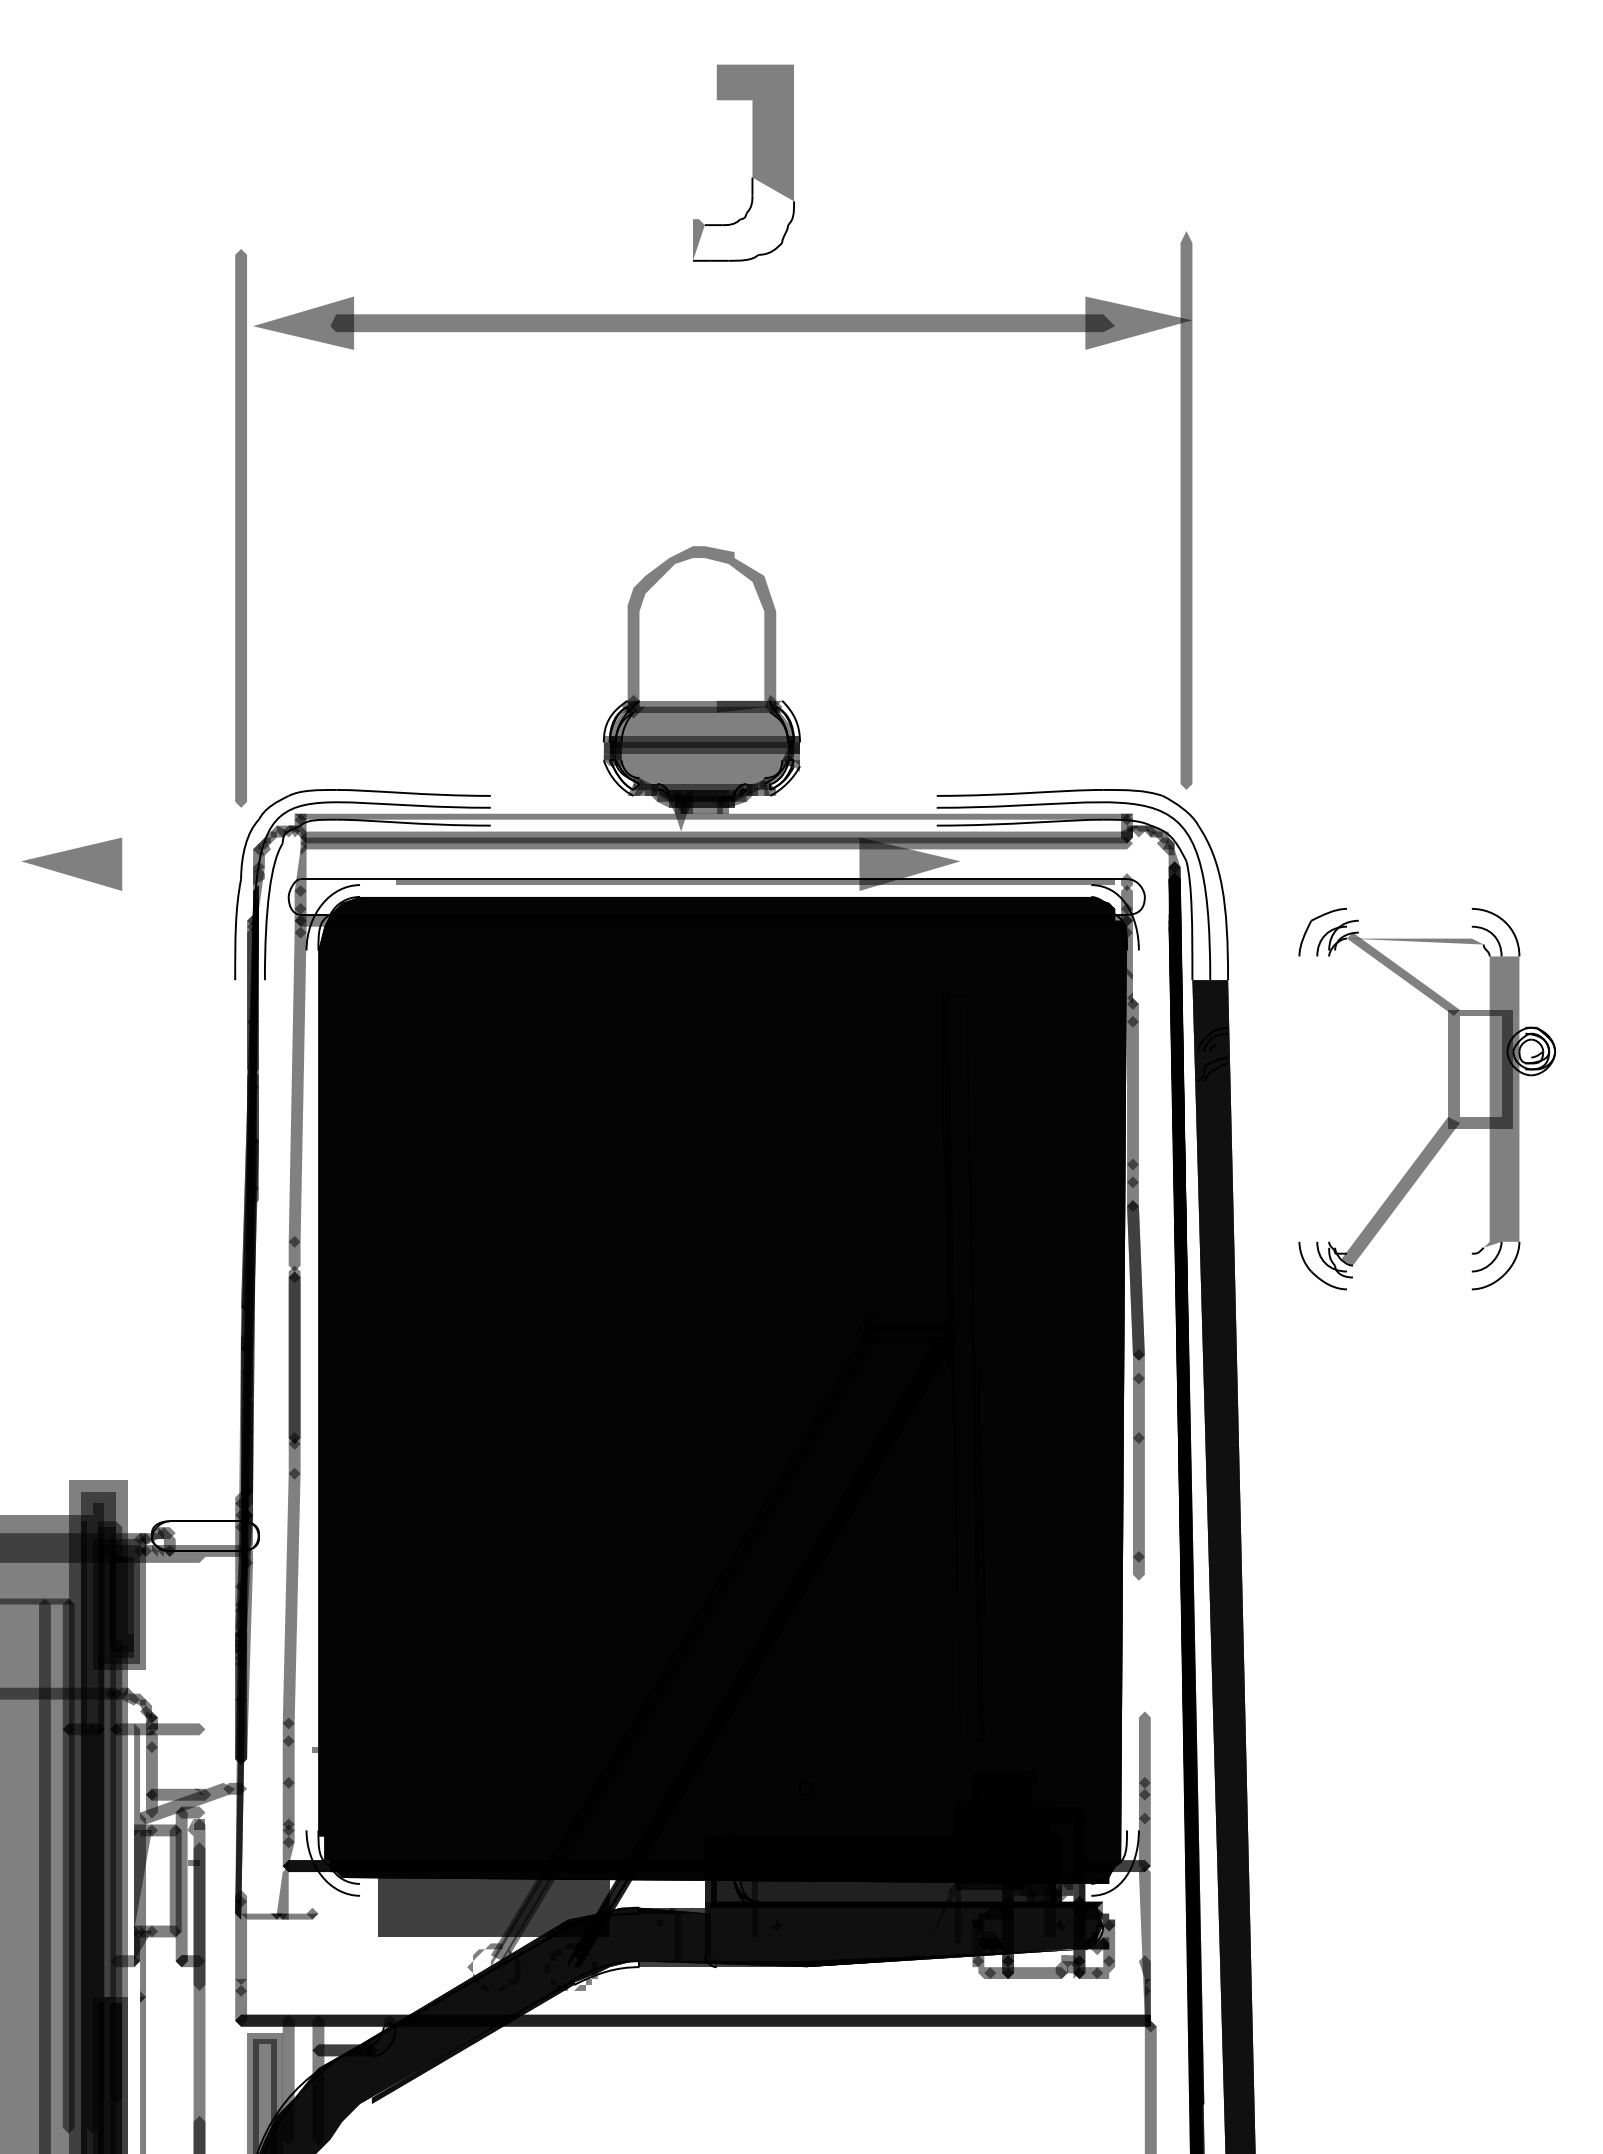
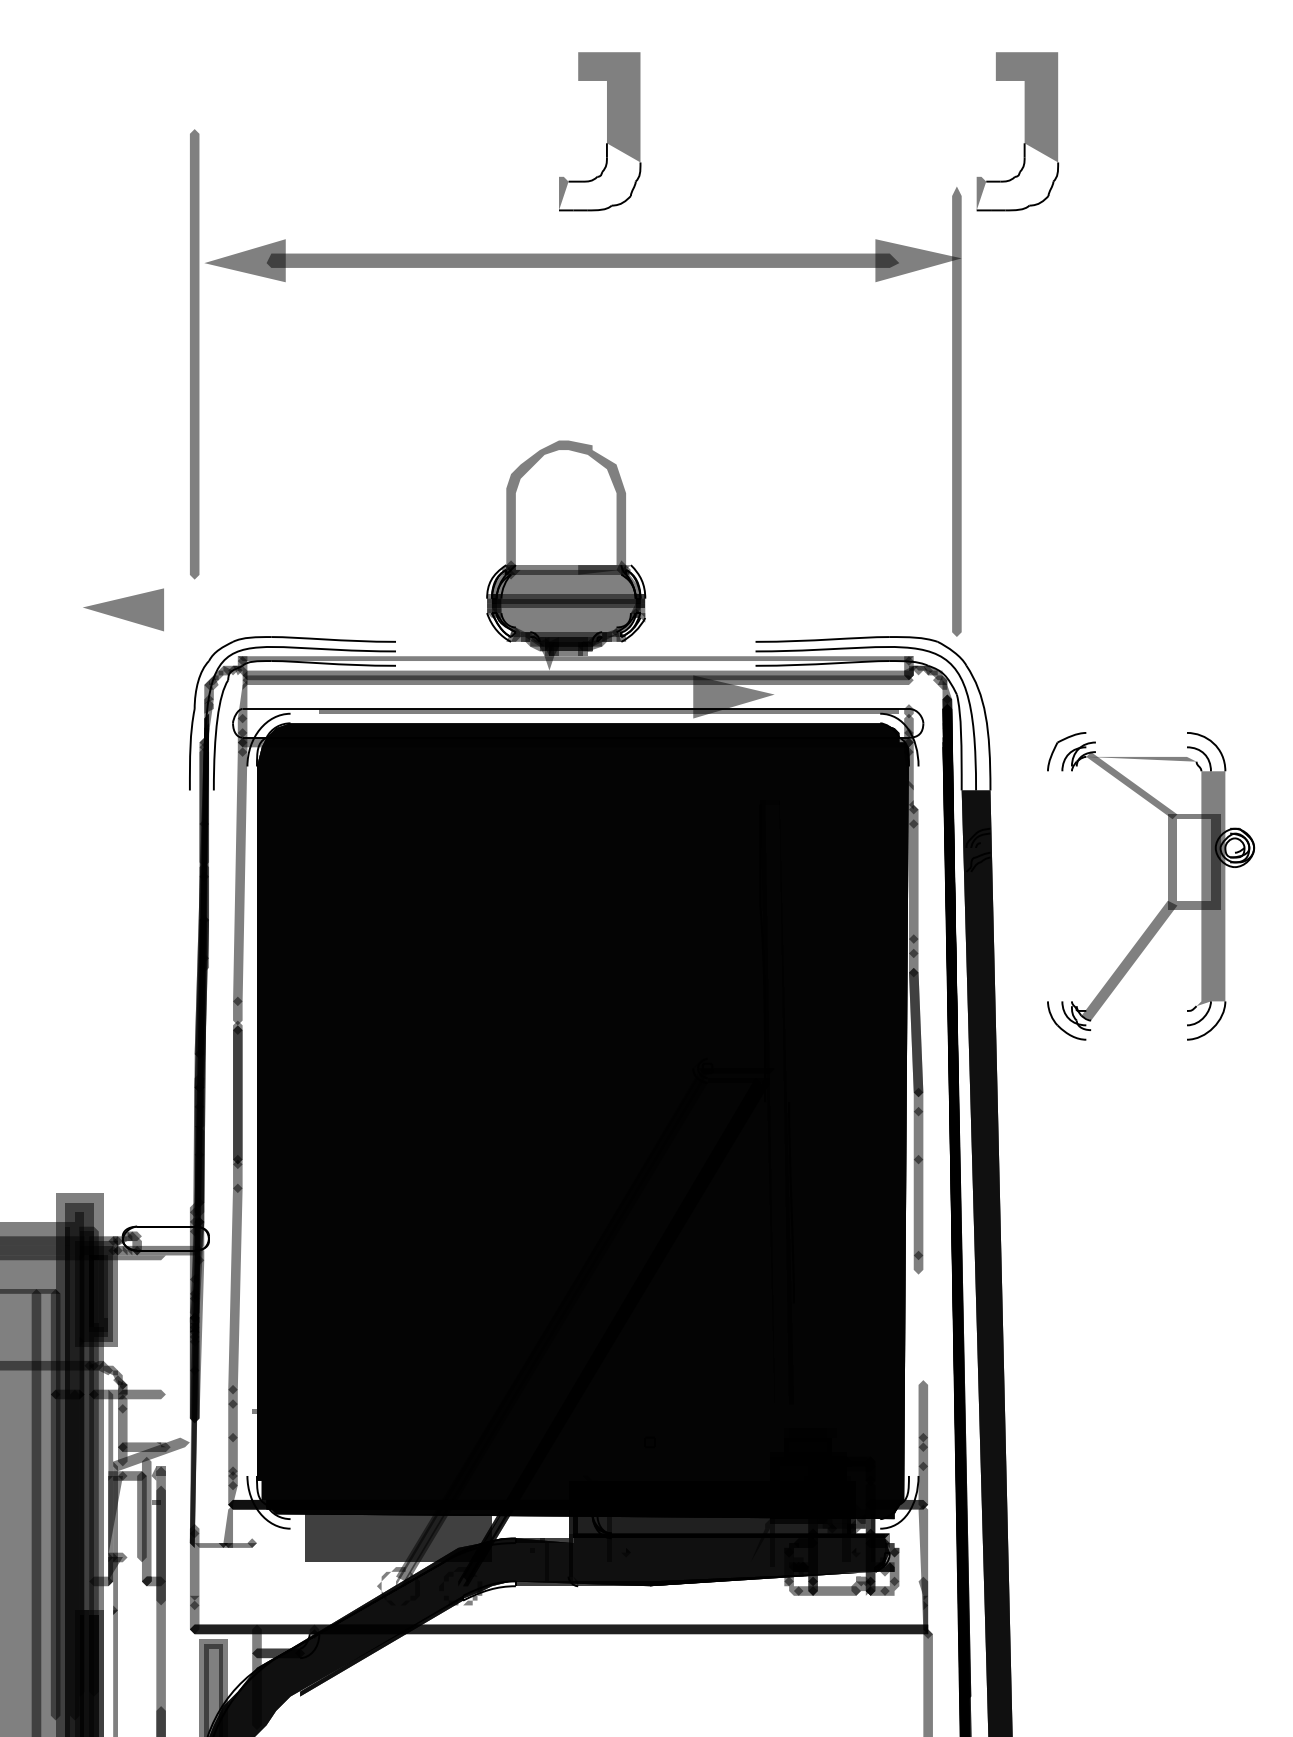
part: (1270, 162) -> (1024, 131), added
part: (240, 528) -> (194, 354), moved
part: (71, 863) -> (123, 609), moved
fill: (235, 1788) -> (190, 1442), removed
fill: (190, 1812) -> (153, 1461), removed
fill: (163, 1931) -> (132, 1557), removed
fill: (288, 2079) -> (232, 1676), removed

